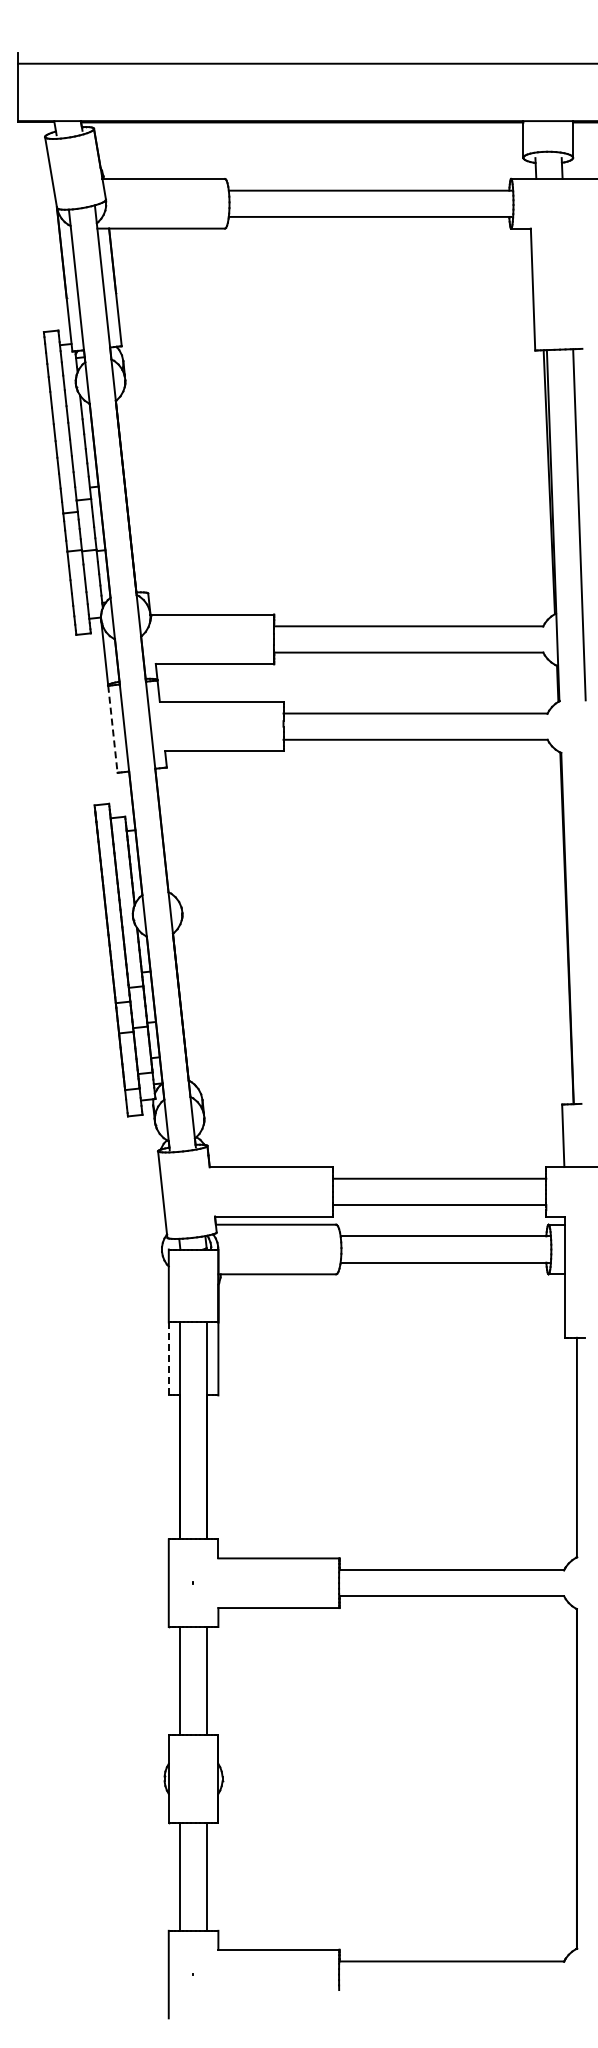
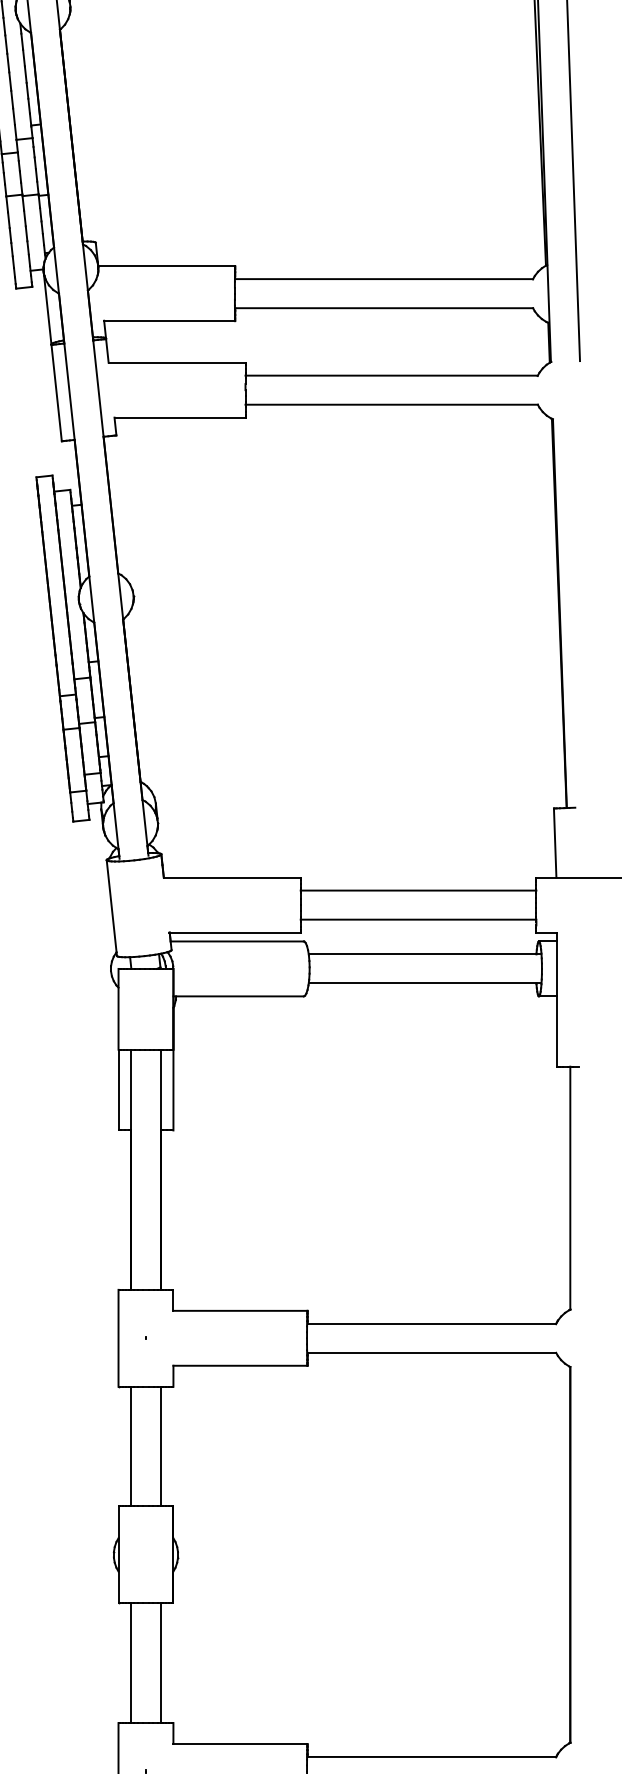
line: (112, 729) -> (56, 393), dashed -> solid
line: (168, 1359) -> (118, 1090), dashed -> solid

